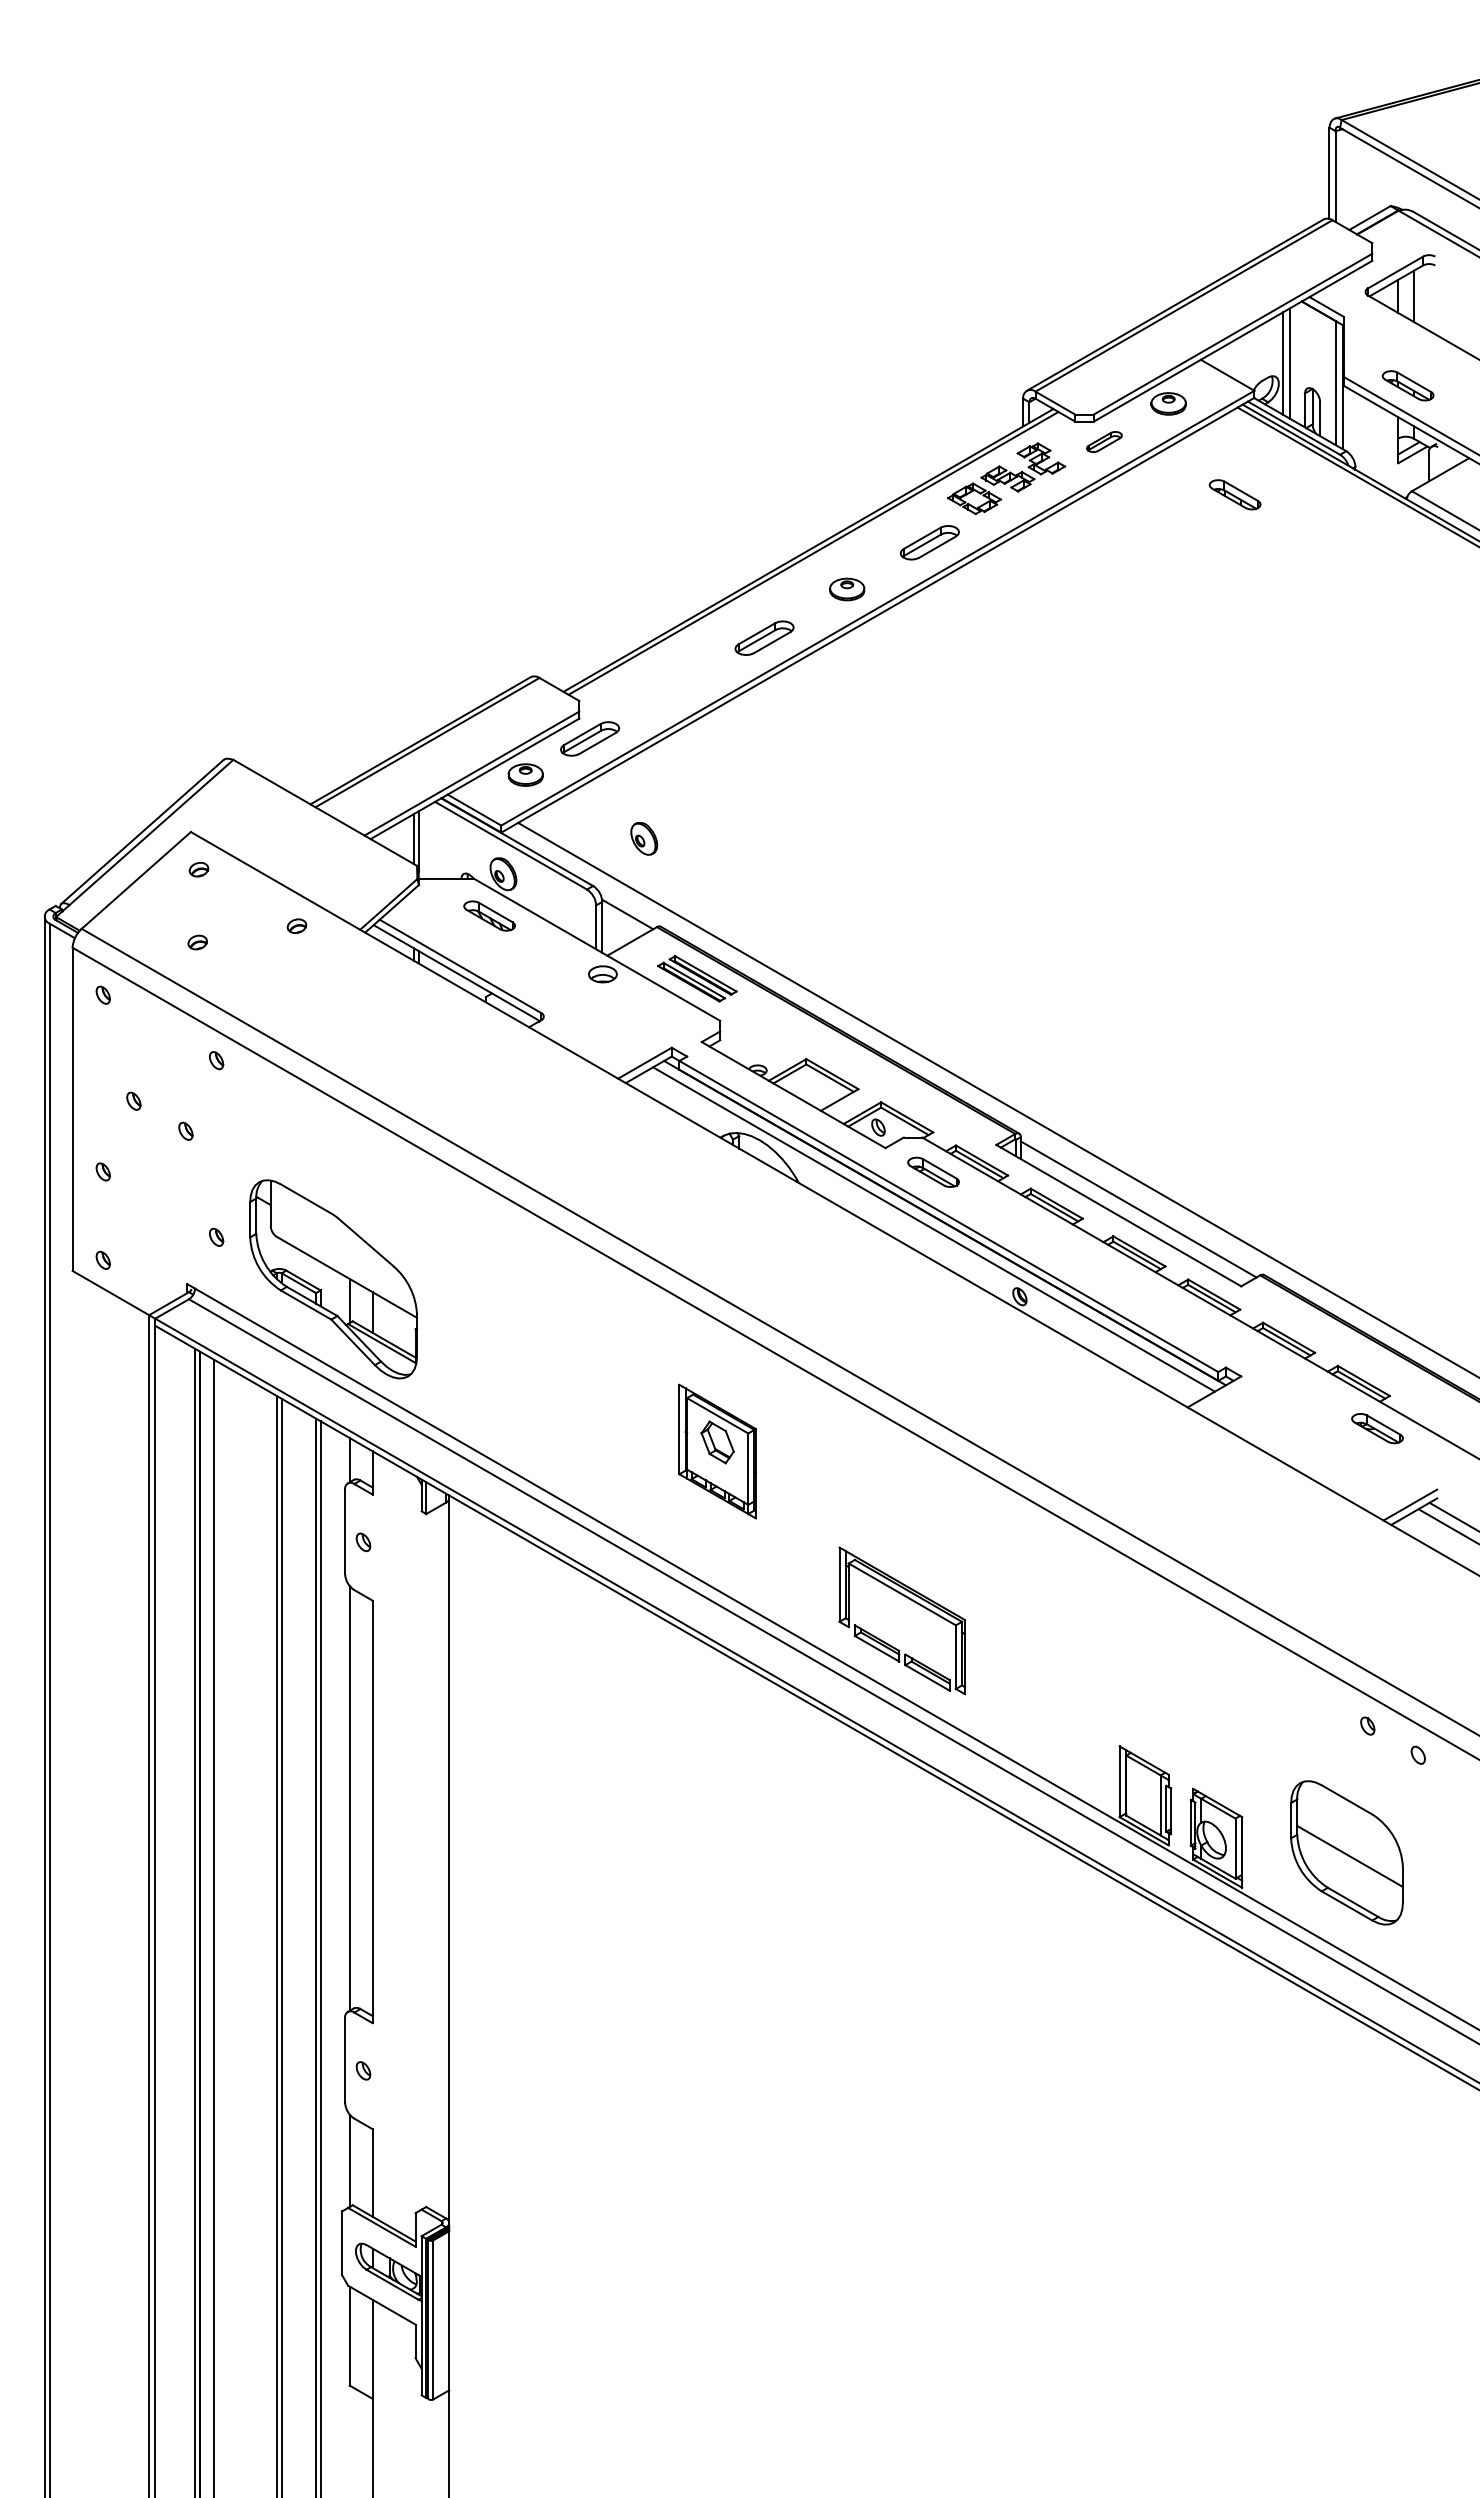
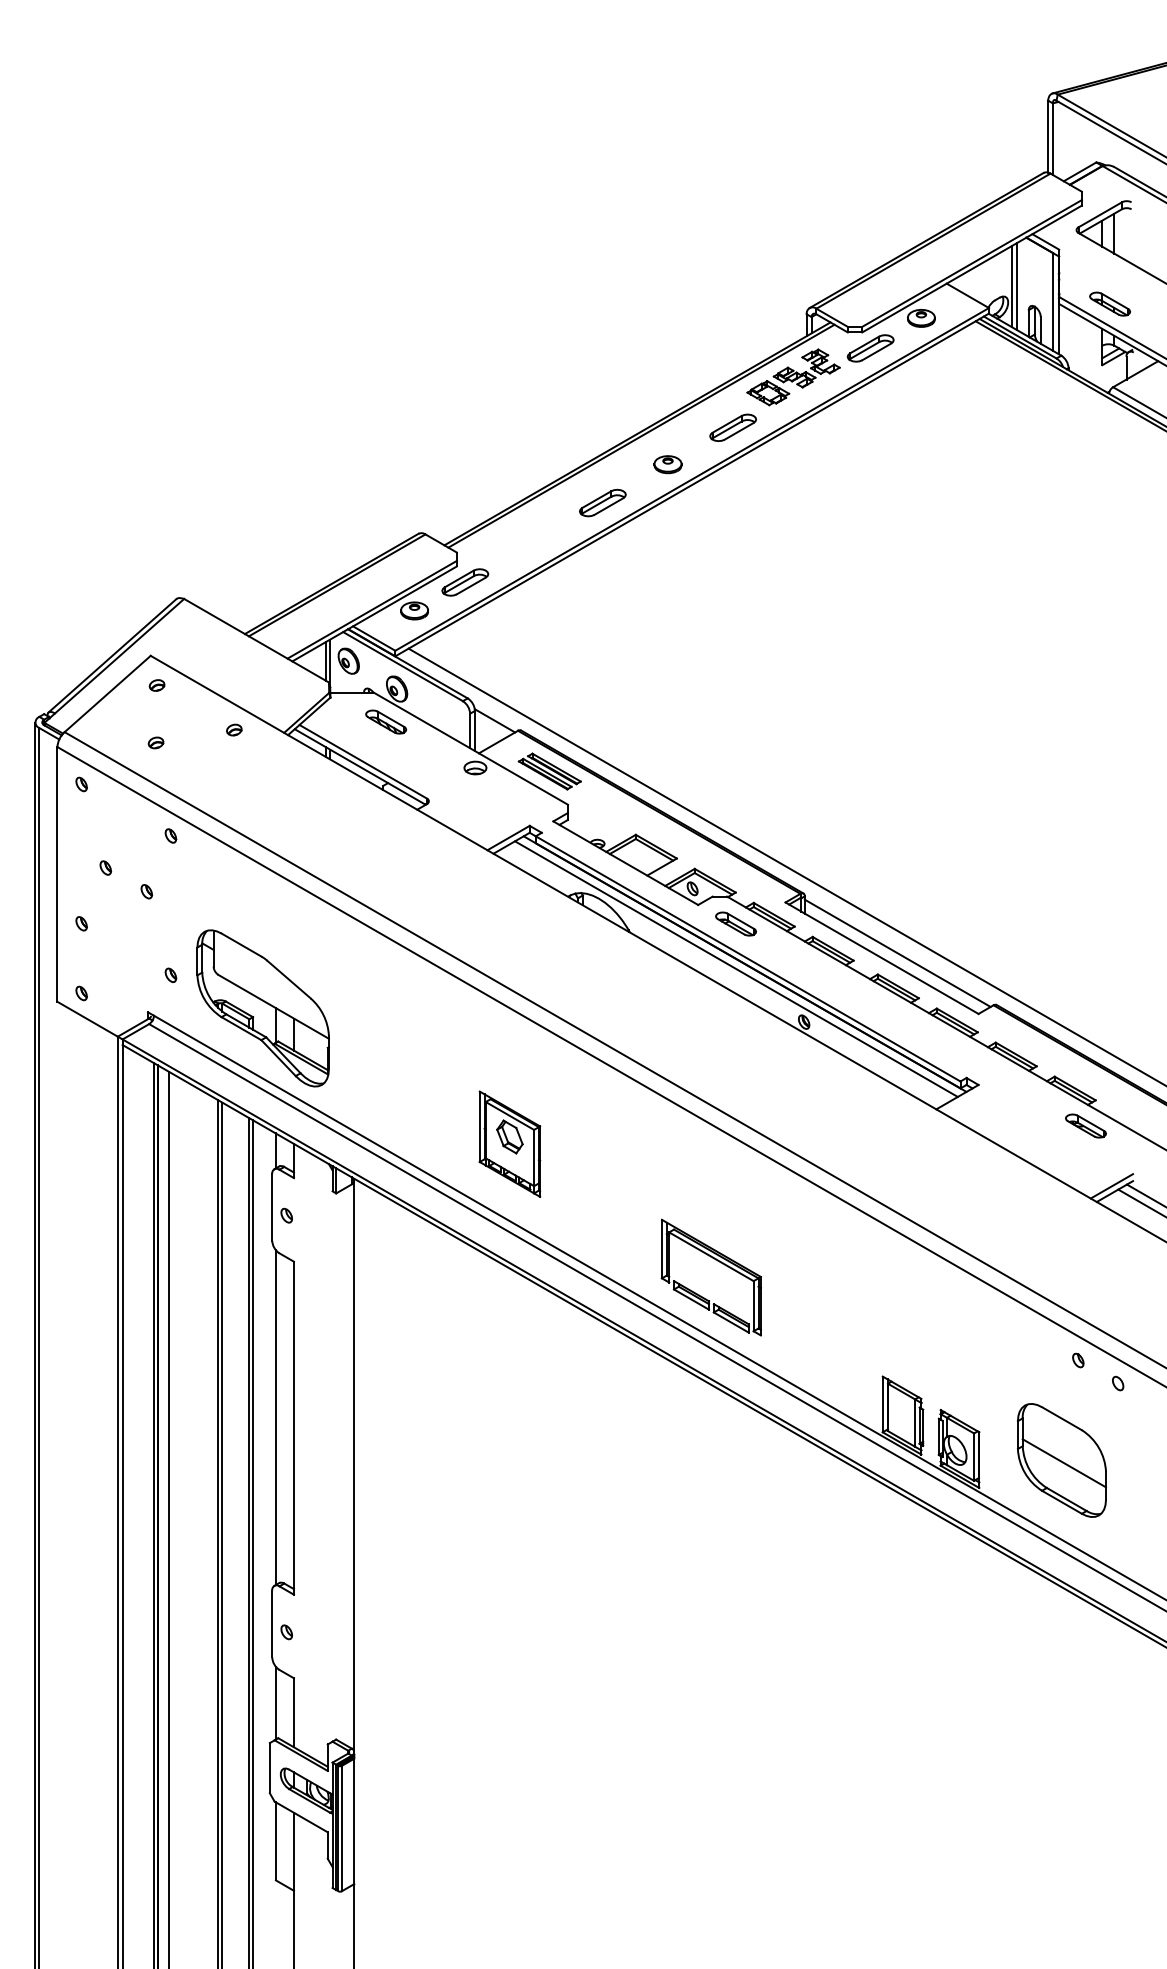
part: (1104, 441) -> (870, 348), size x1.67
part: (1234, 494) -> (973, 389), removed
part: (644, 838) -> (349, 660), moved
part: (717, 1451) -> (509, 1144), moved

